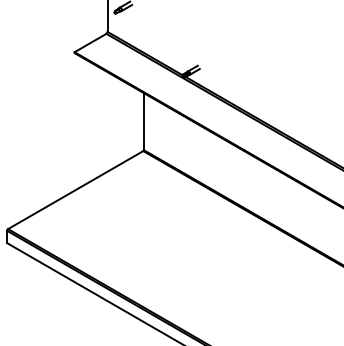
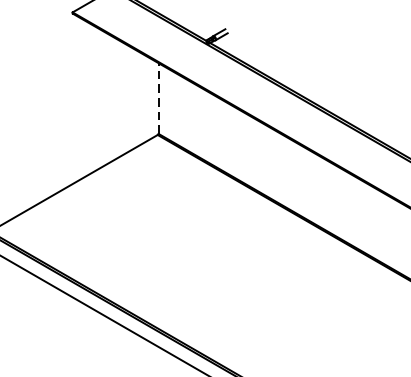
line: (144, 121) -> (159, 98), solid -> dashed

